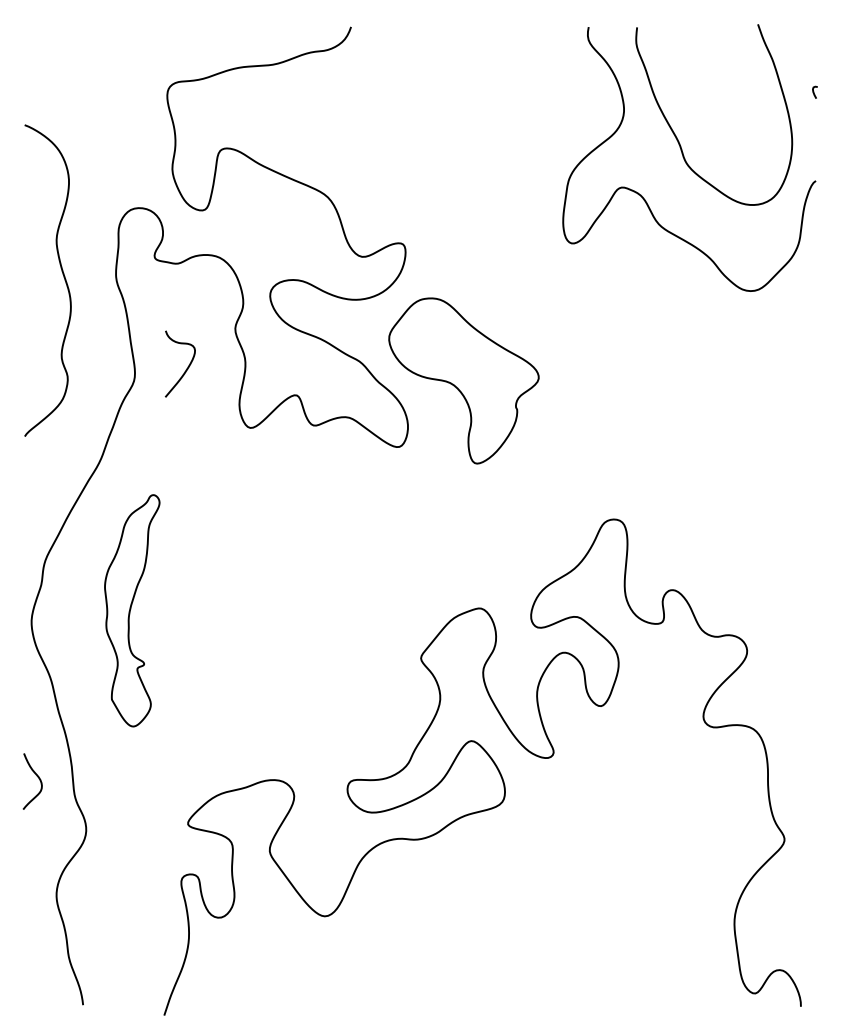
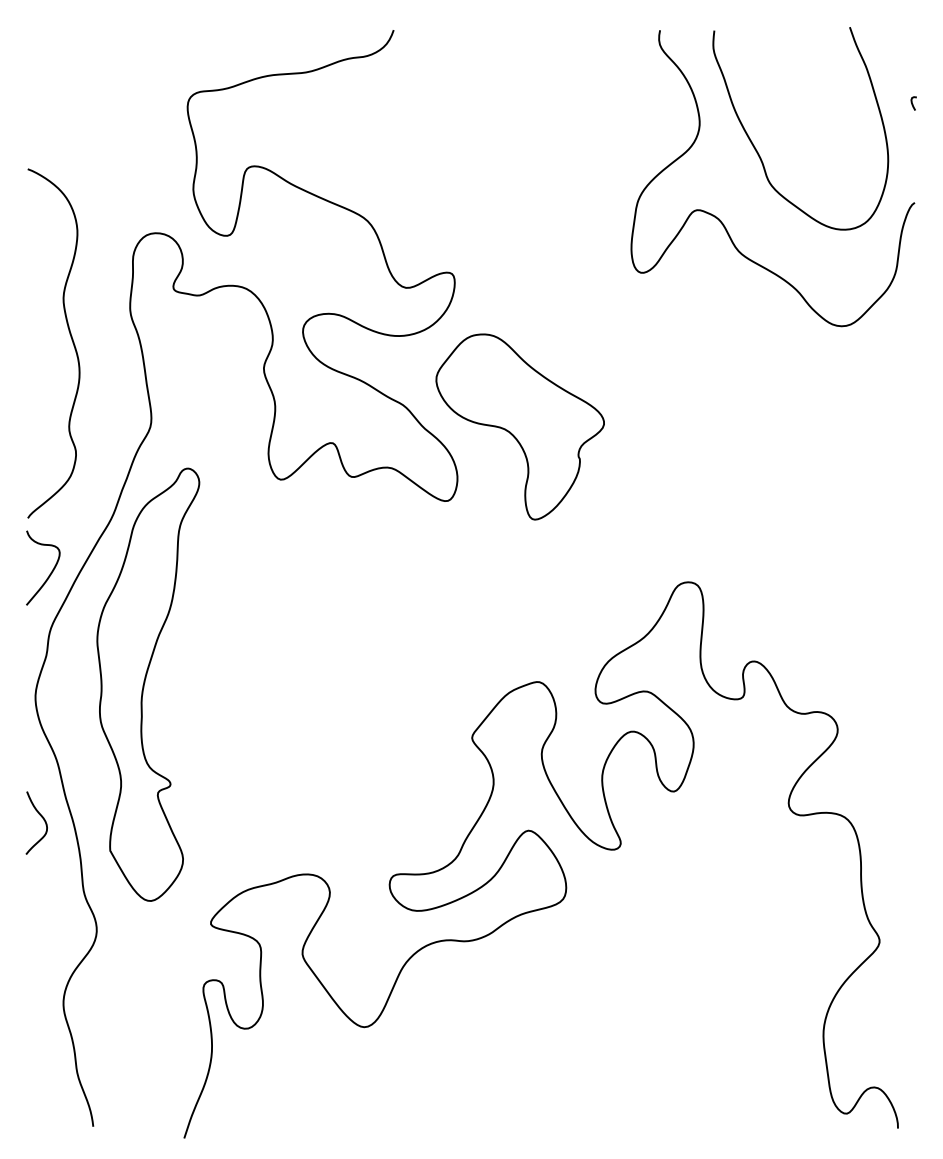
curve: (62, 275) -> (70, 337), moved
curve: (186, 368) -> (50, 572), moved
part: (132, 610) -> (148, 684), size x1.67
curve: (36, 776) -> (41, 817), moved

